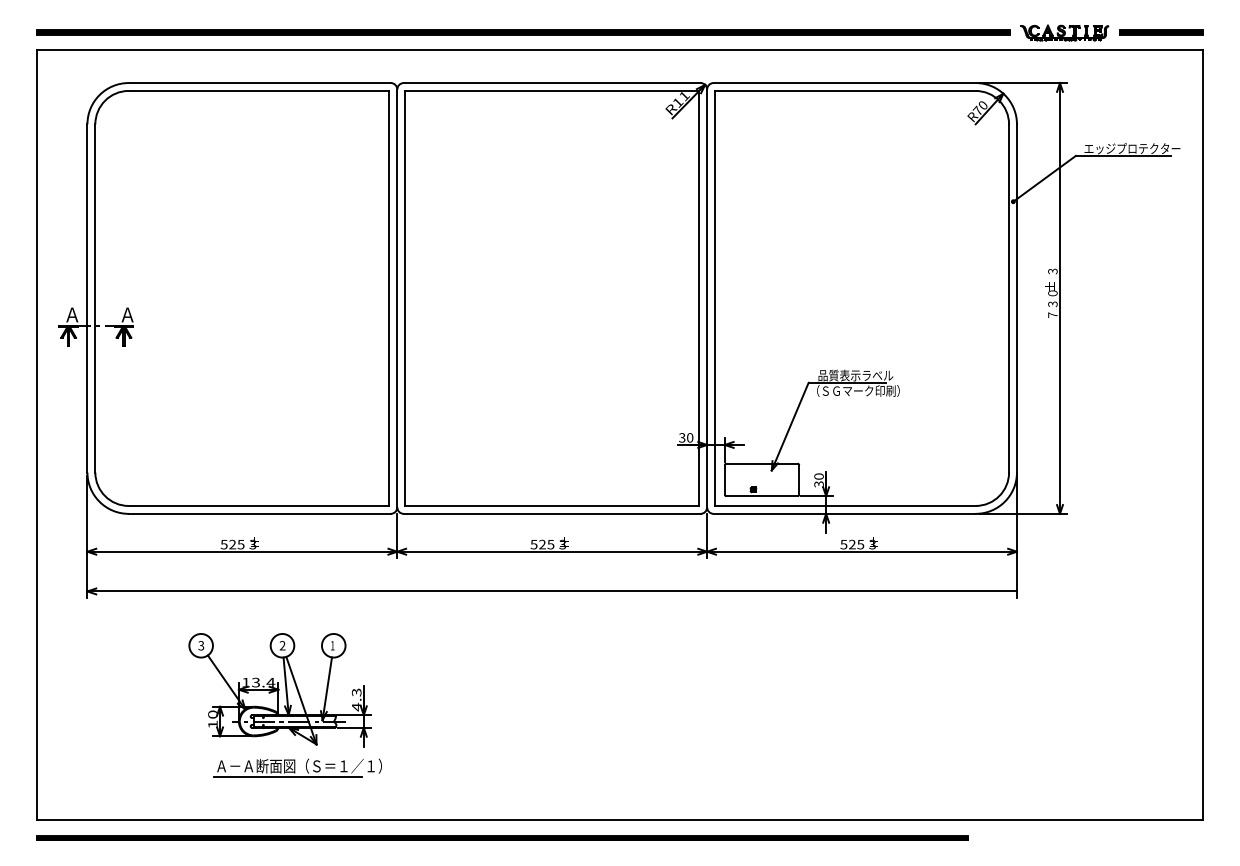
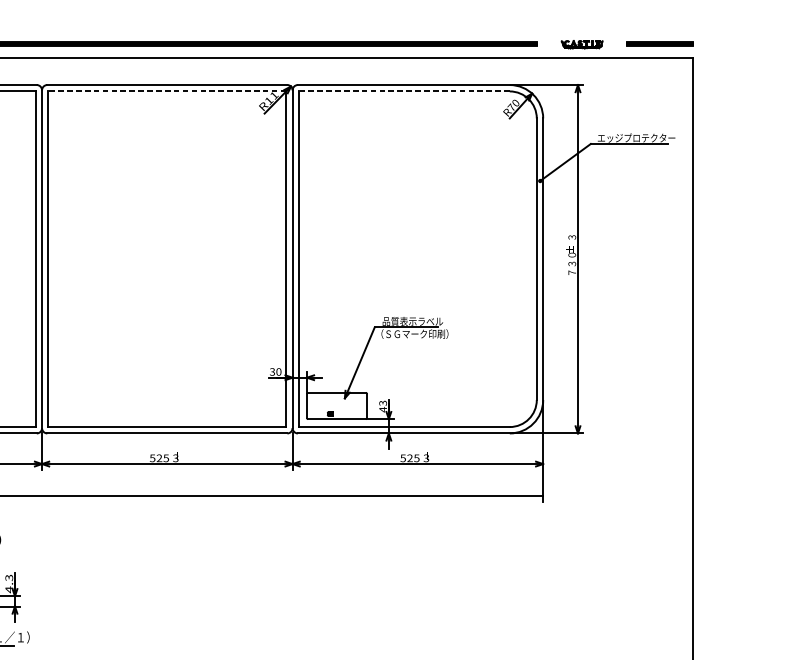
part: (1064, 32) -> (581, 44), size x0.6
line: (551, 90) -> (166, 91), solid -> dashed
line: (844, 90) -> (403, 91), solid -> dashed
text: (818, 480) -> (382, 406), 30 -> 43

